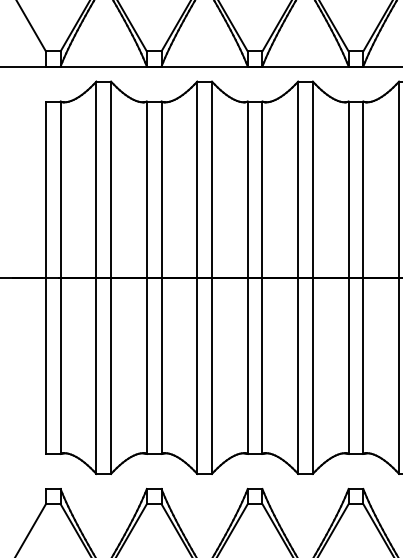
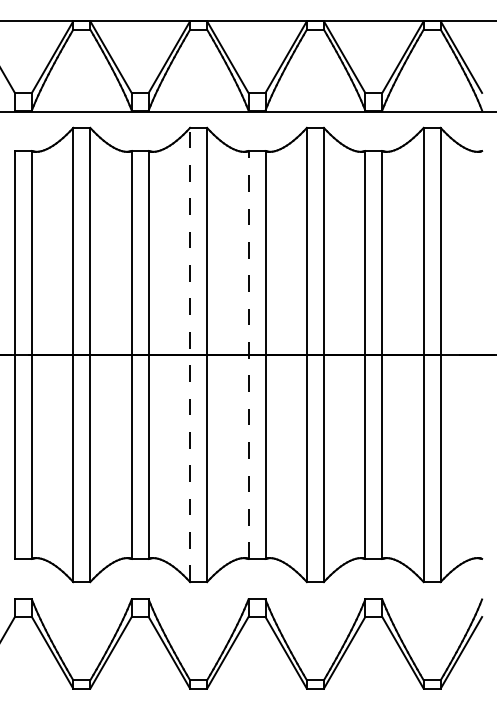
line: (197, 277) -> (190, 354), solid -> dashed
line: (247, 278) -> (248, 355), solid -> dashed

